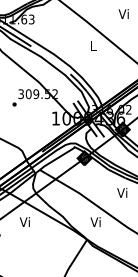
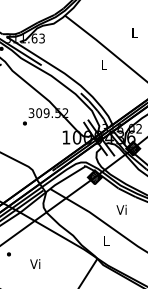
text: (124, 13) -> (134, 32), Vi -> L
text: (122, 192) -> (121, 209), moved
text: (25, 221) -> (35, 263), moved
text: (95, 222) -> (105, 241), Vi -> L

